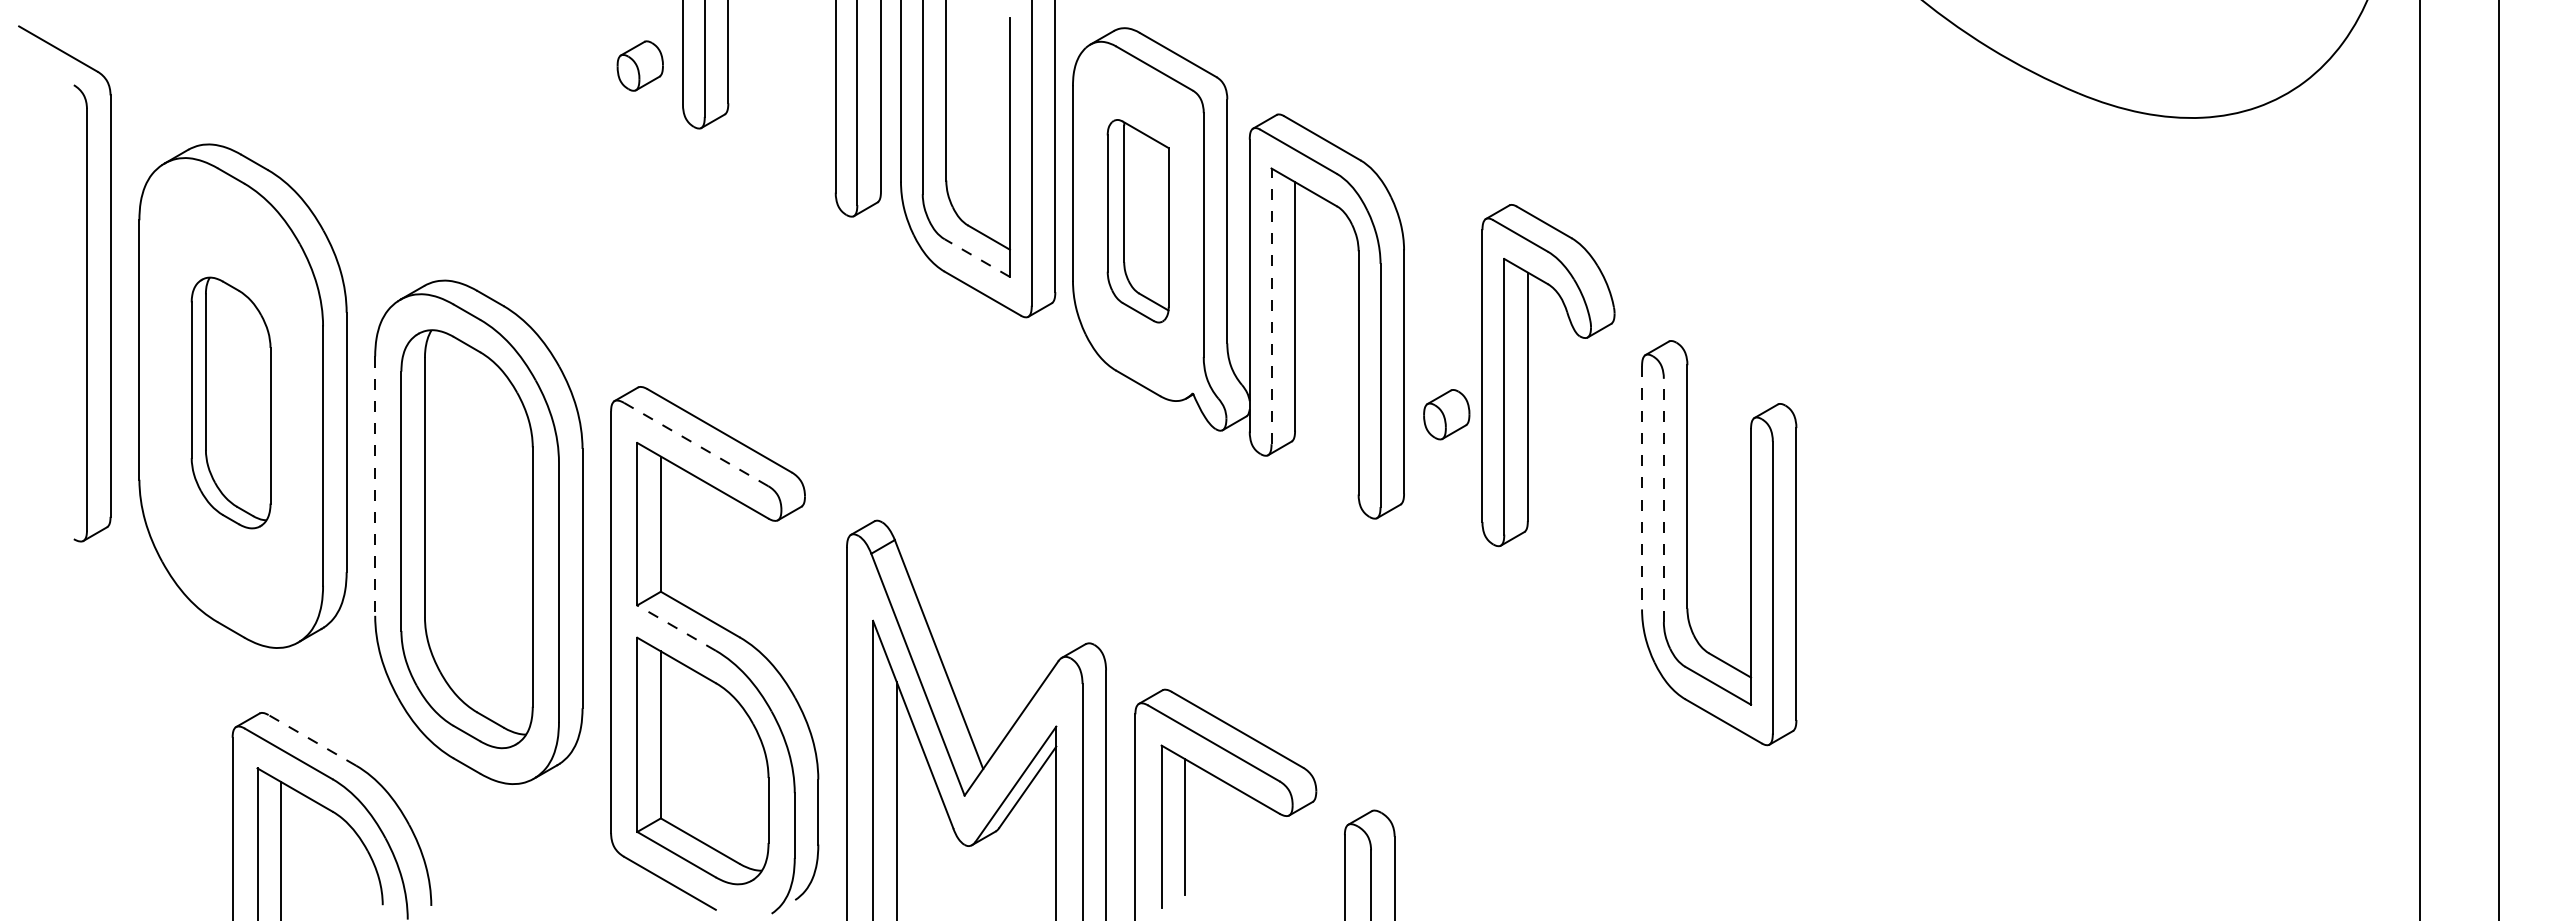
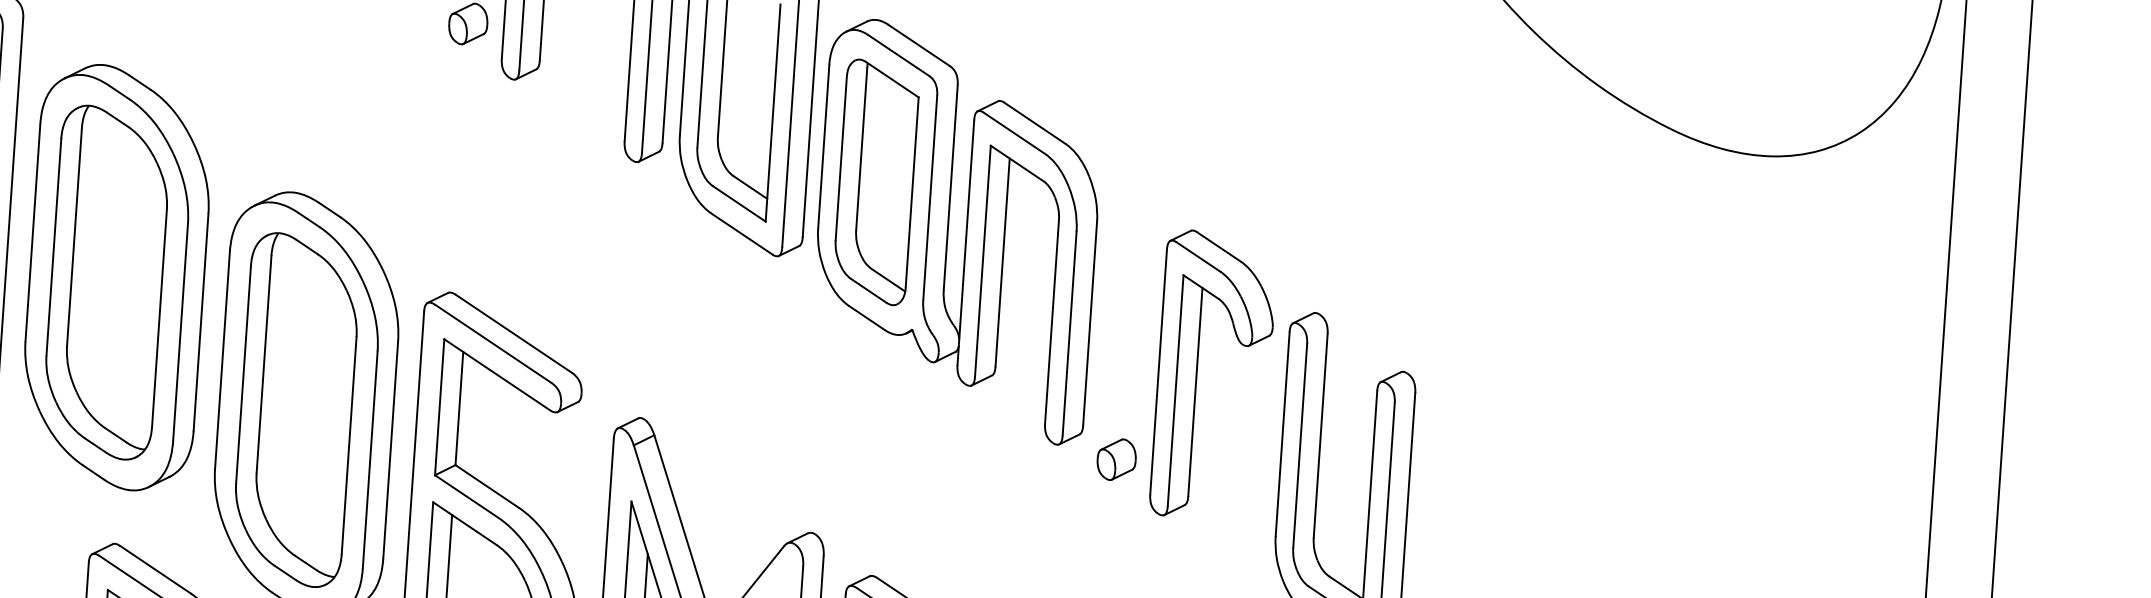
part: (1137, 220) -> (875, 181), size x1.43
line: (977, 258) -> (739, 204), dashed -> solid
line: (1271, 306) -> (982, 261), dashed -> solid
part: (1528, 375) -> (1197, 374), moved
part: (230, 402) -> (106, 282), size x1.67
part: (1446, 414) -> (1116, 459), moved
line: (695, 444) -> (492, 343), dashed -> solid
line: (375, 486) -> (222, 360), dashed -> solid
line: (1642, 487) -> (1283, 433), dashed -> solid
line: (1663, 500) -> (1299, 445), dashed -> solid
line: (676, 627) -> (466, 495), dashed -> solid
line: (312, 740) -> (155, 569), dashed -> solid

